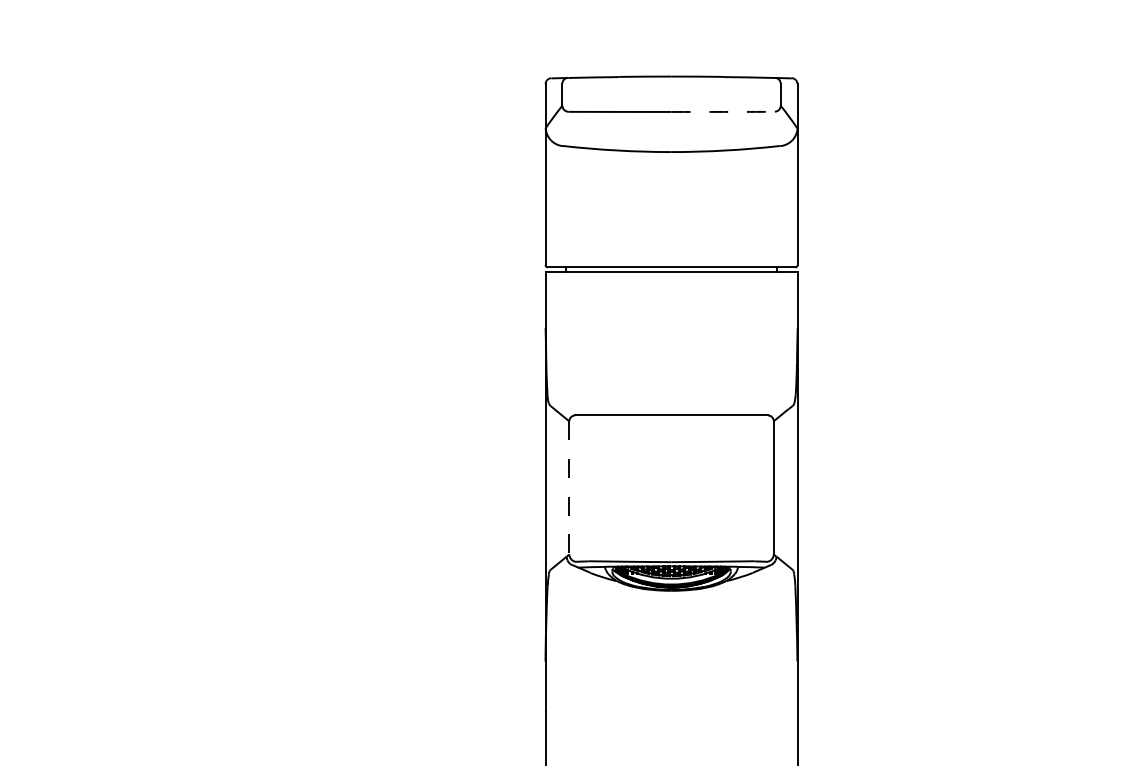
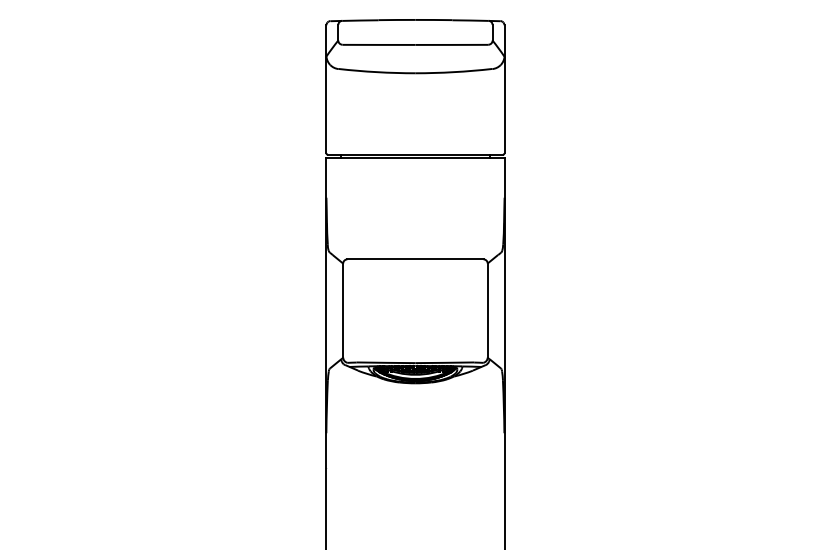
arc: (723, 111) -> (452, 44), dashed -> solid
line: (569, 489) -> (343, 311), dashed -> solid

